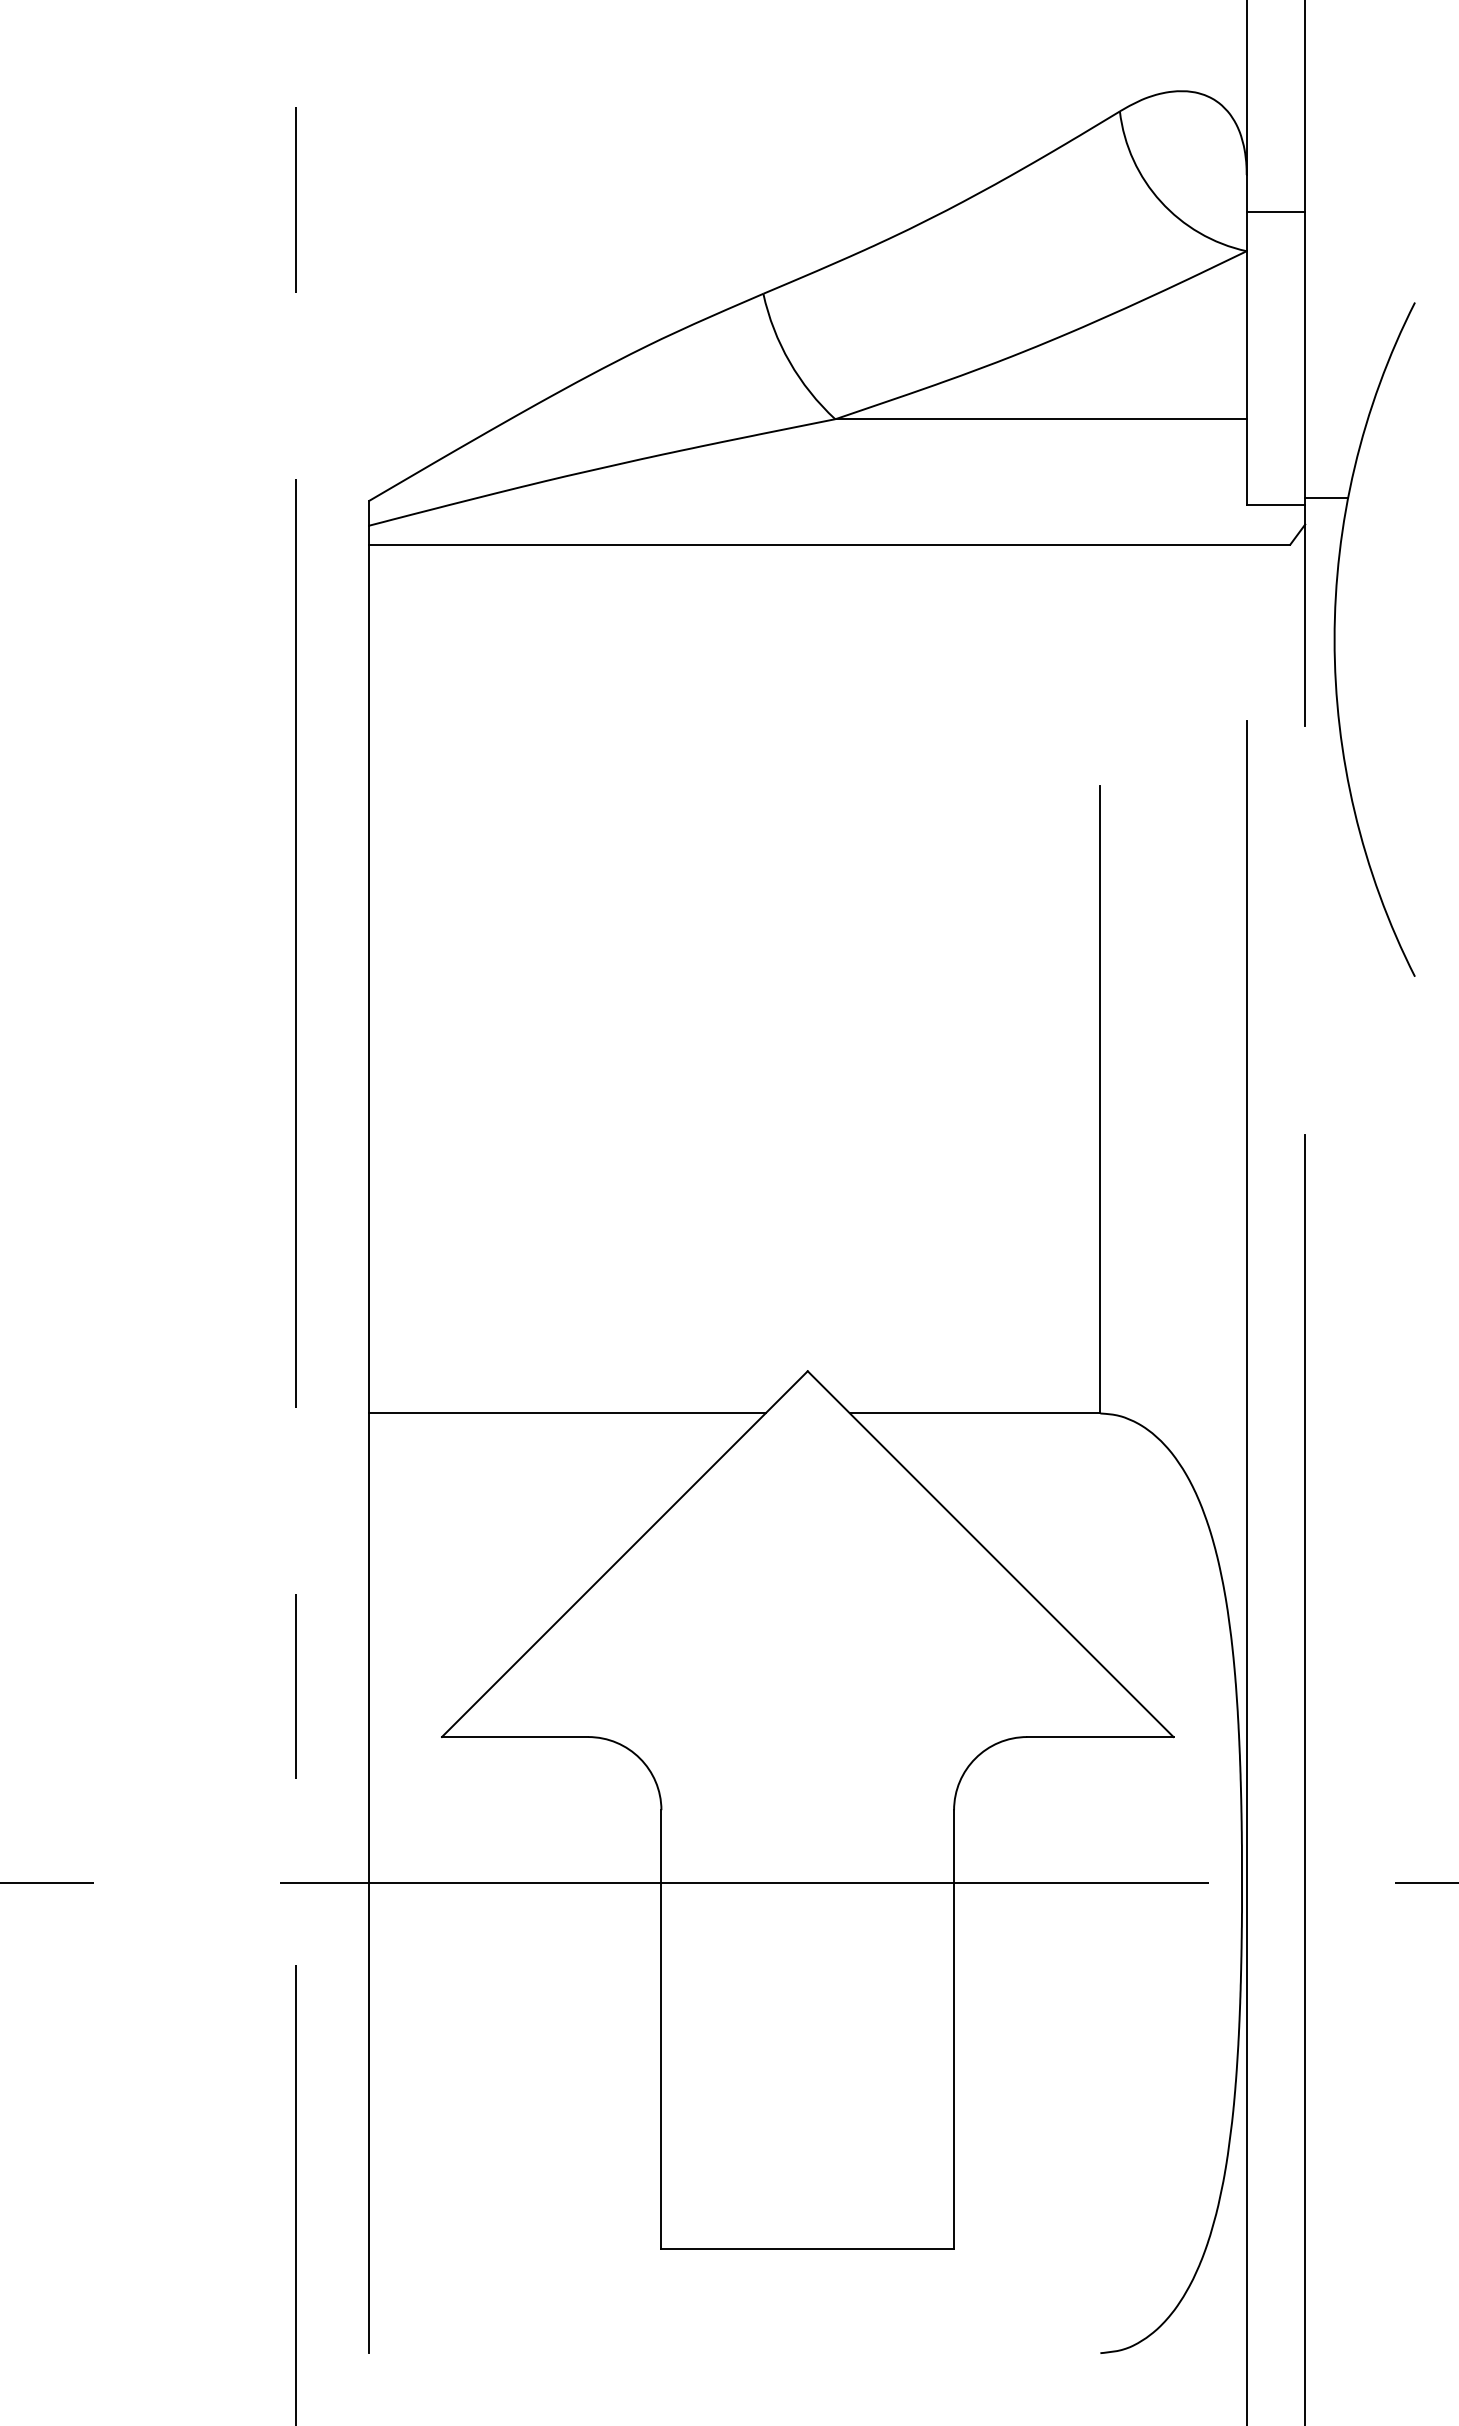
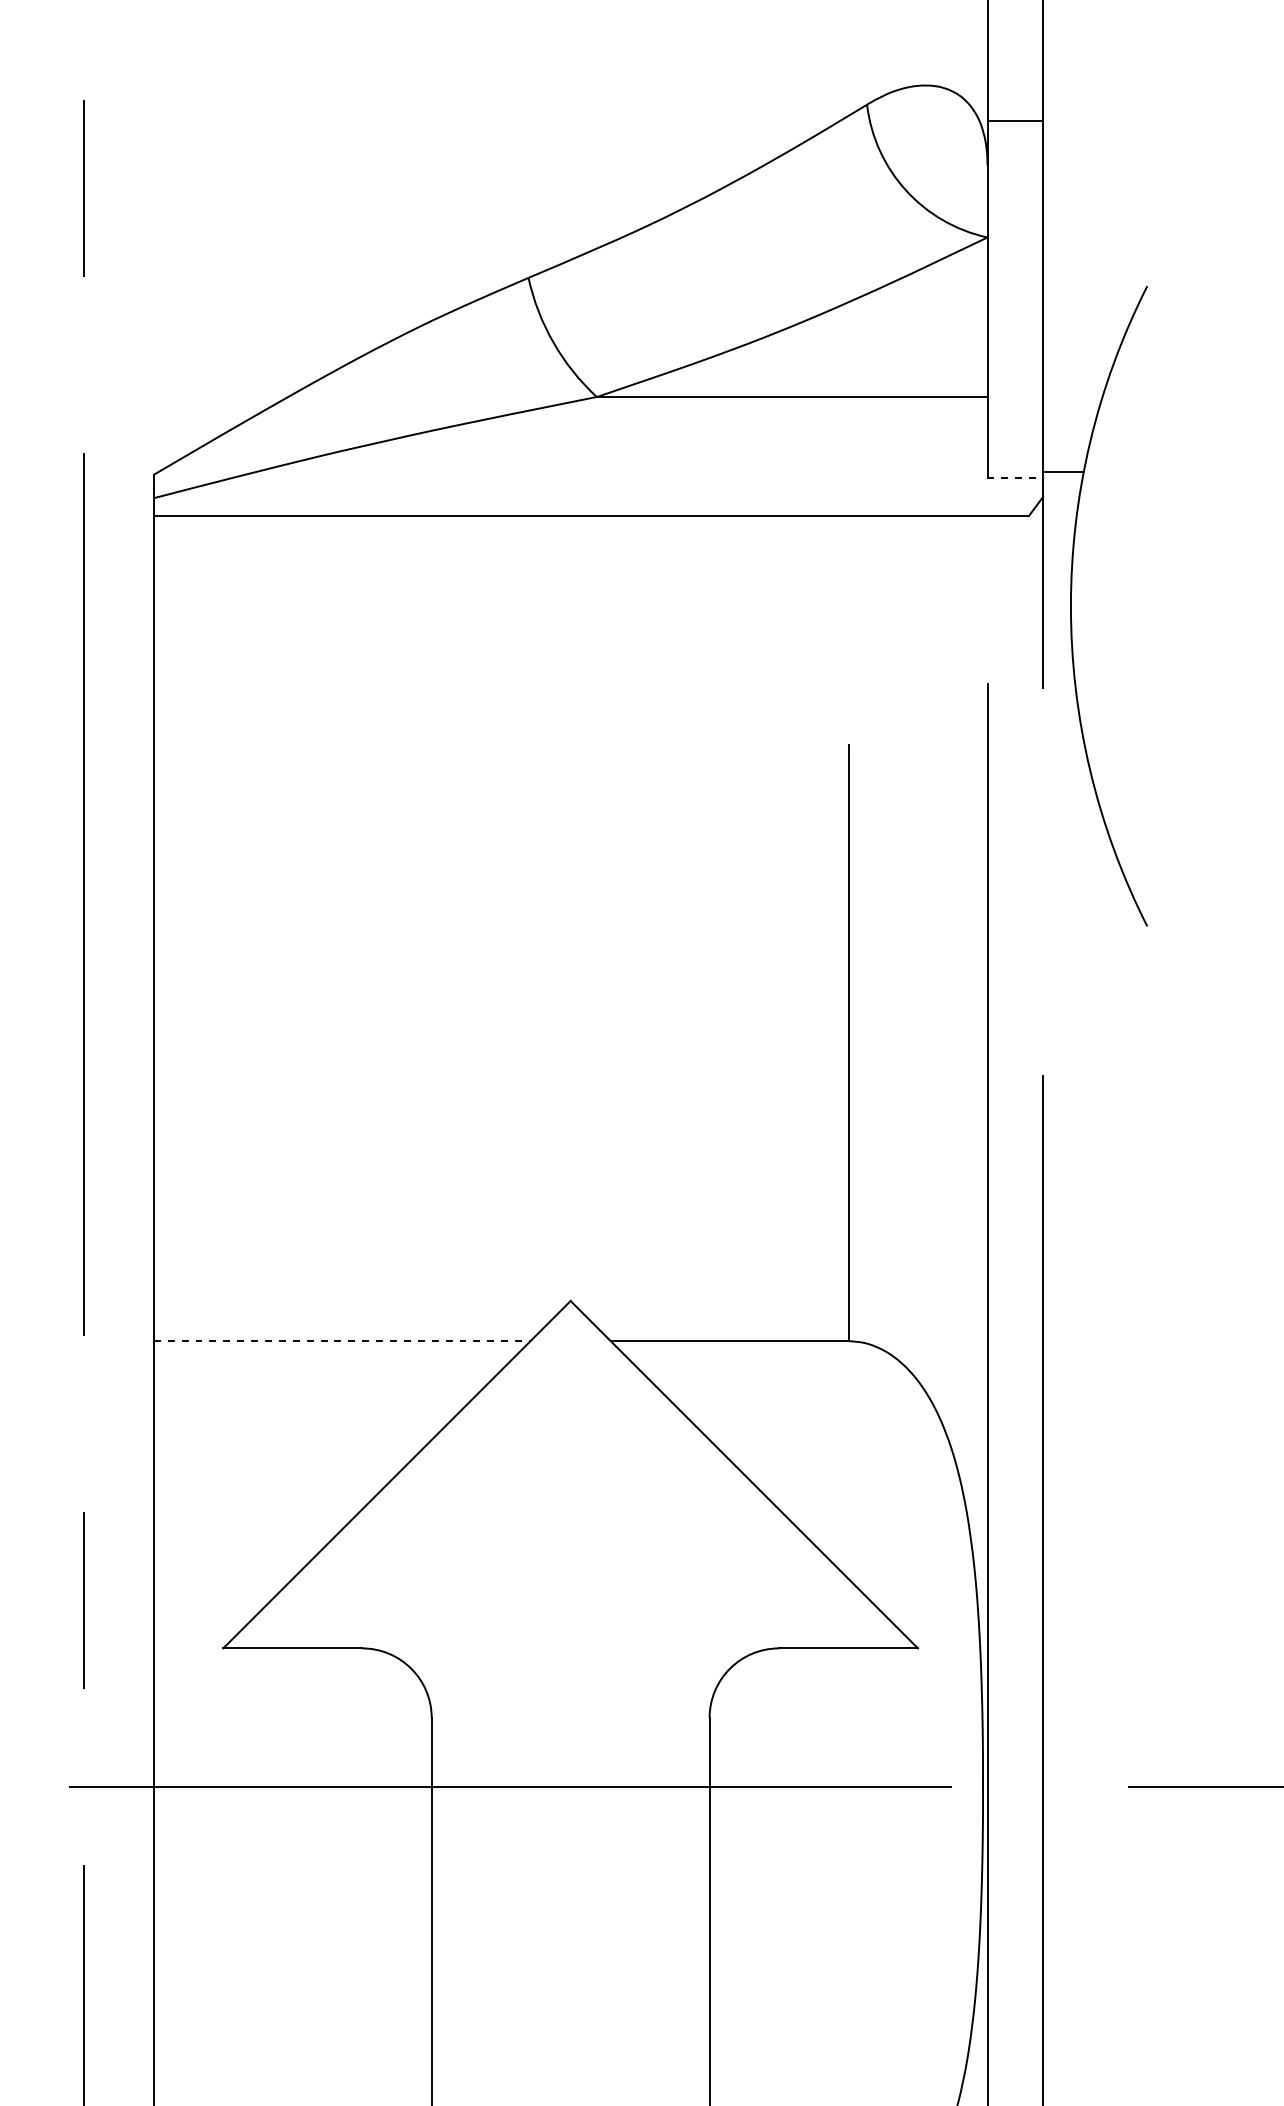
line: (1275, 211) -> (1014, 120), moved
line: (1276, 504) -> (1015, 477), solid -> dashed
line: (567, 1413) -> (342, 1341), solid -> dashed

